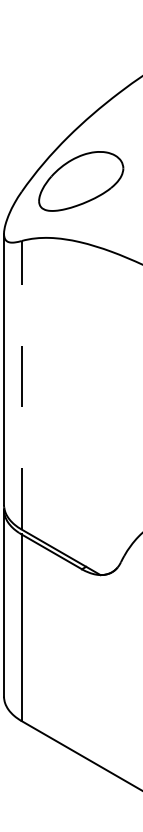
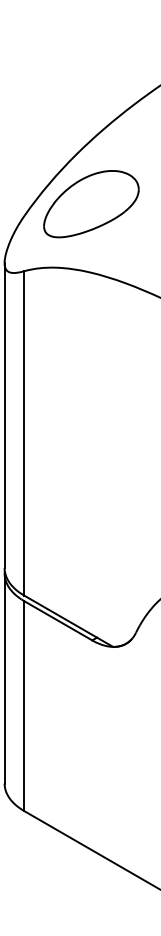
line: (21, 384) -> (24, 432), dashed -> solid

